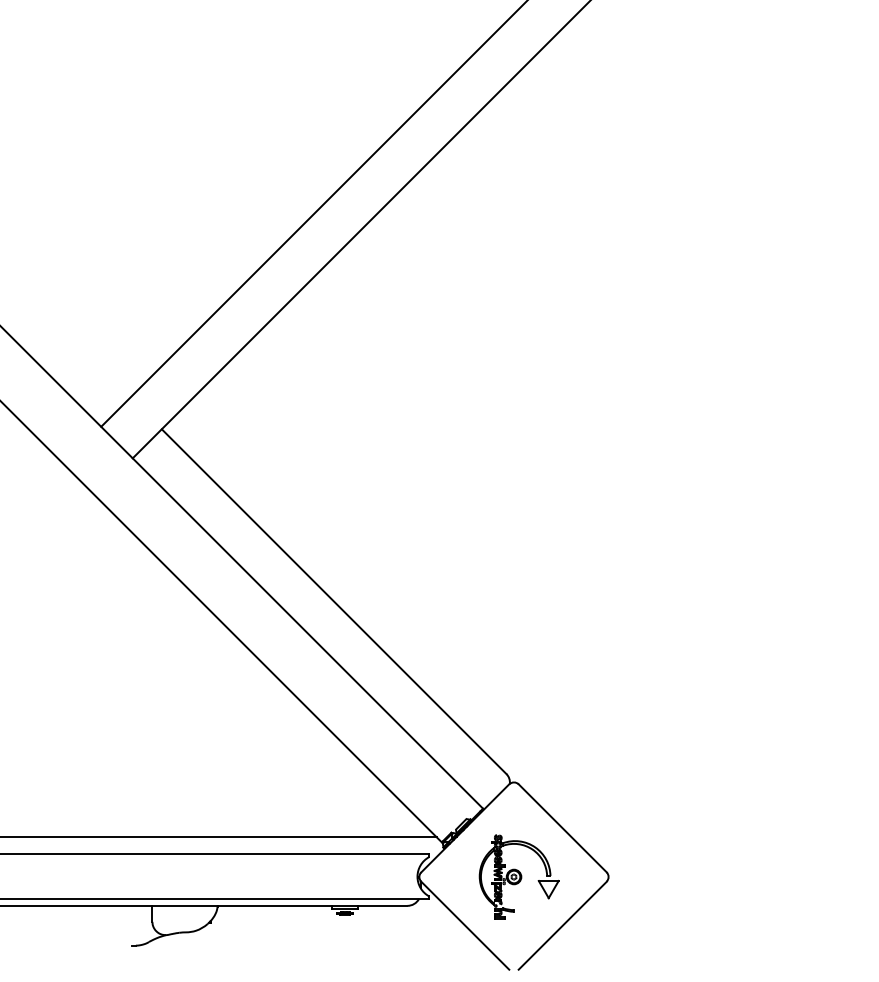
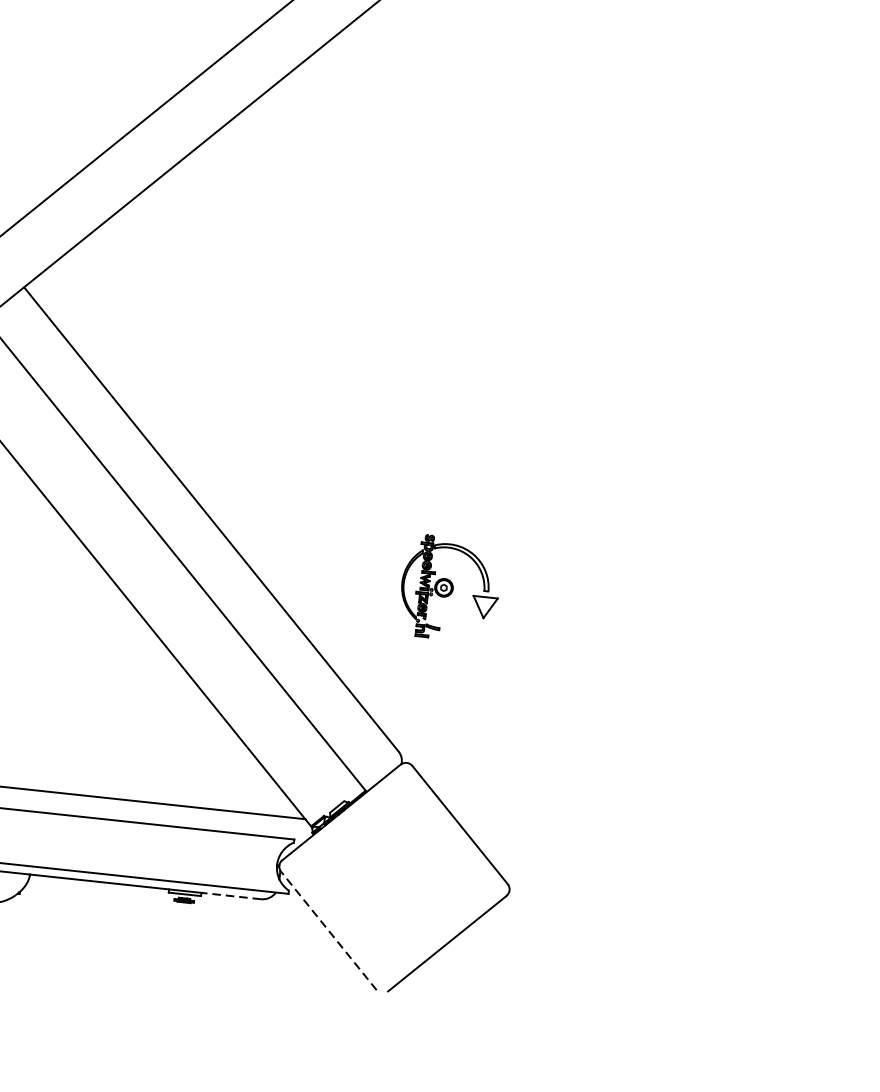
part: (518, 876) -> (449, 587), moved
line: (382, 905) -> (230, 895), solid -> dashed
line: (464, 925) -> (327, 930), solid -> dashed

